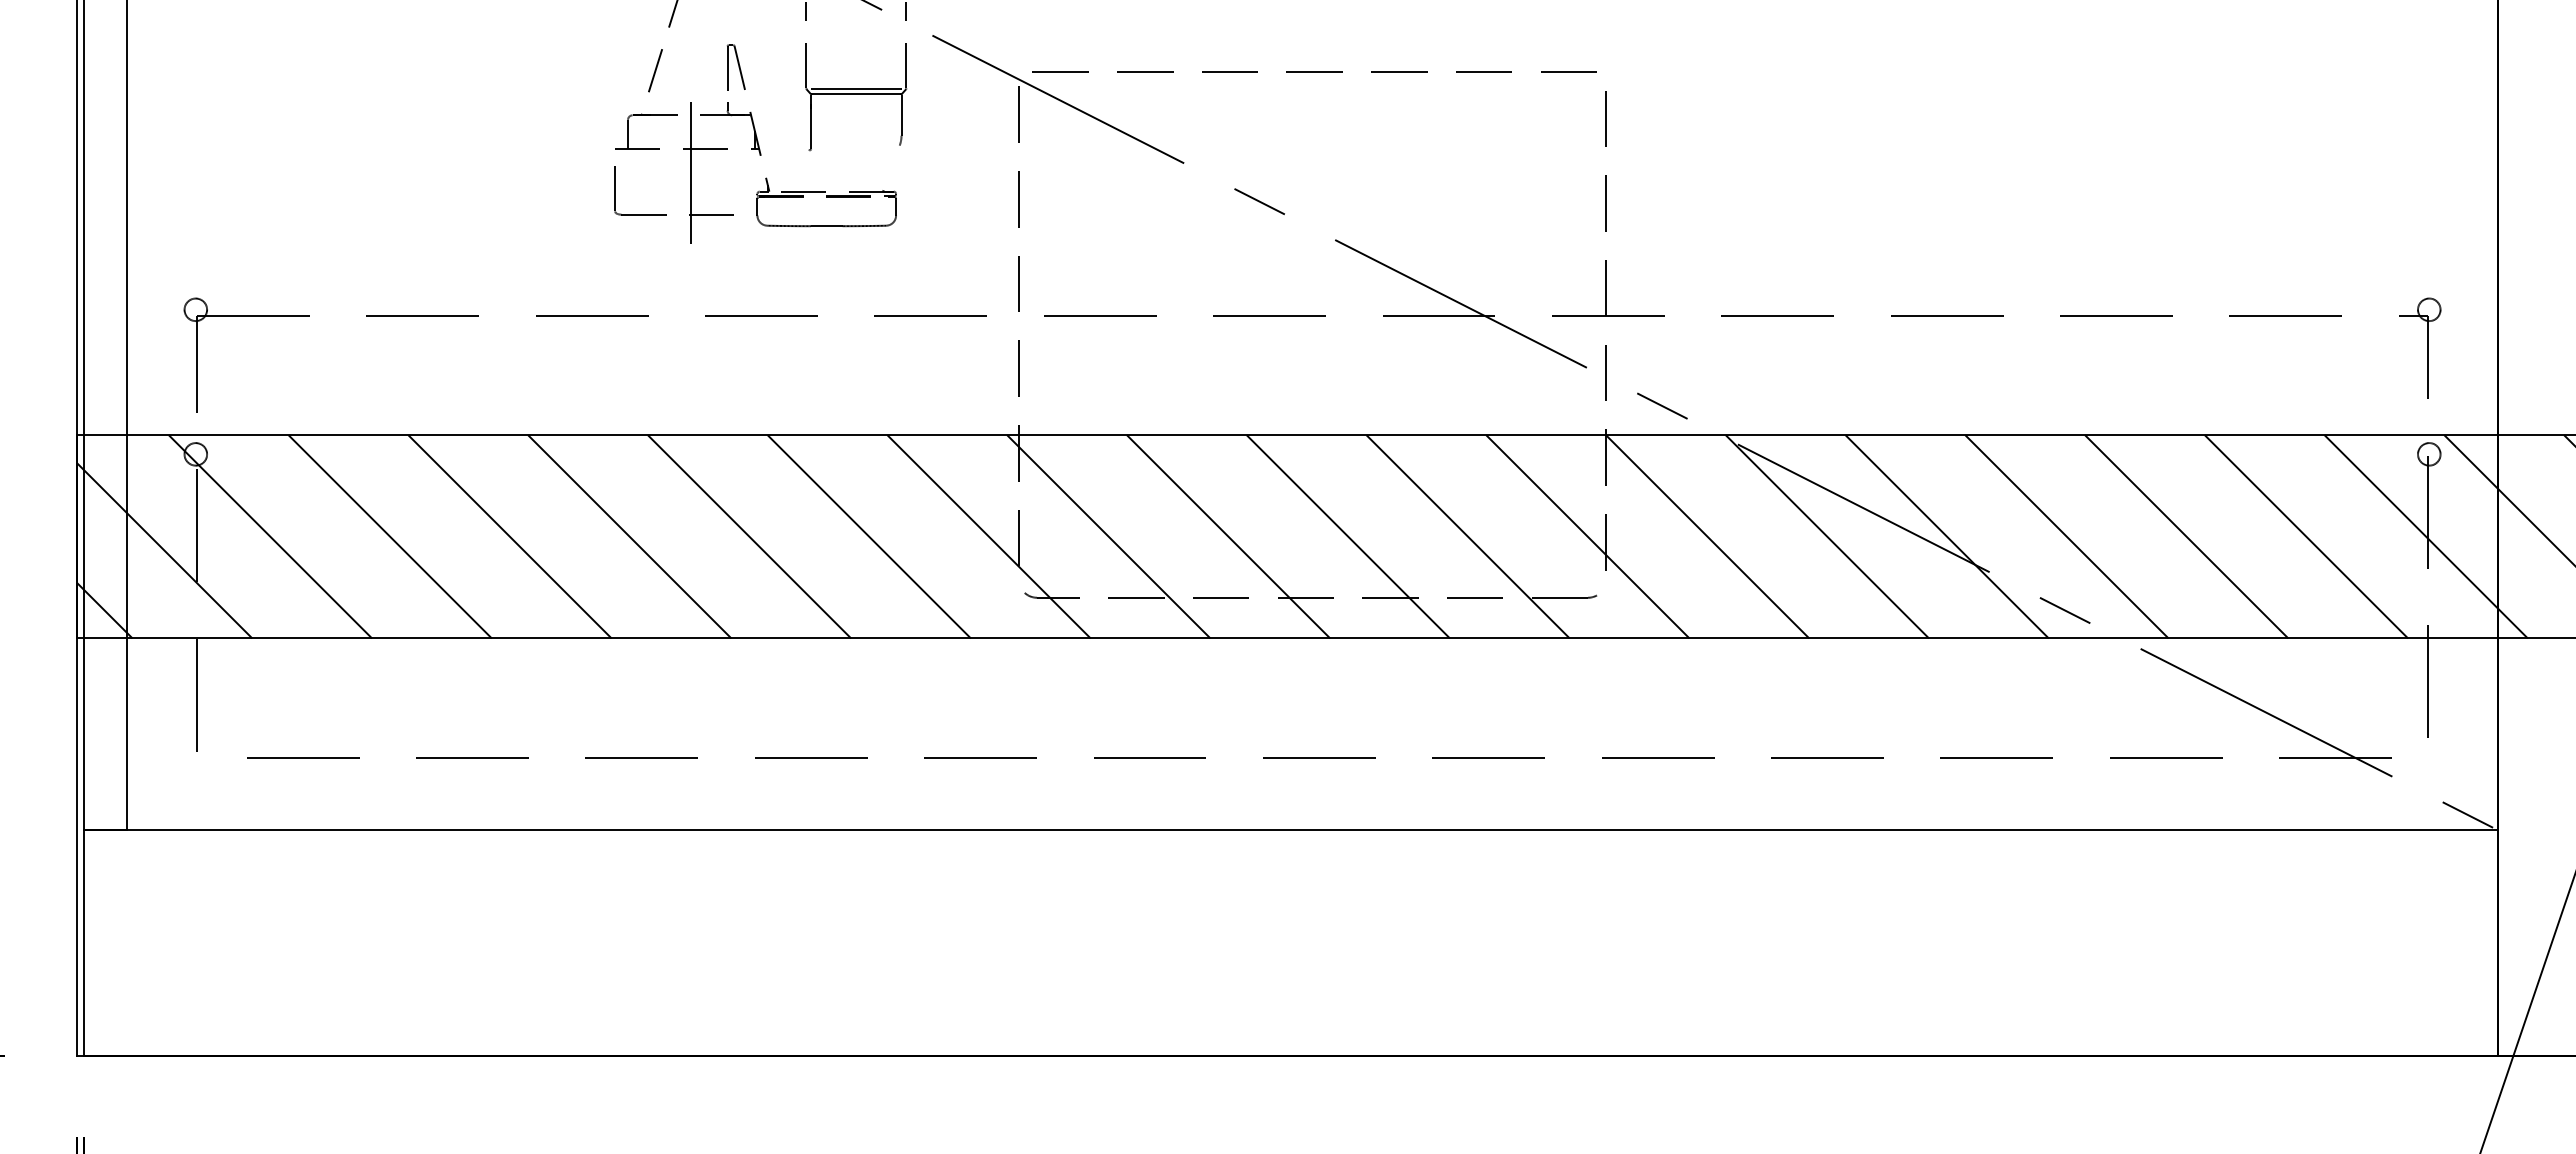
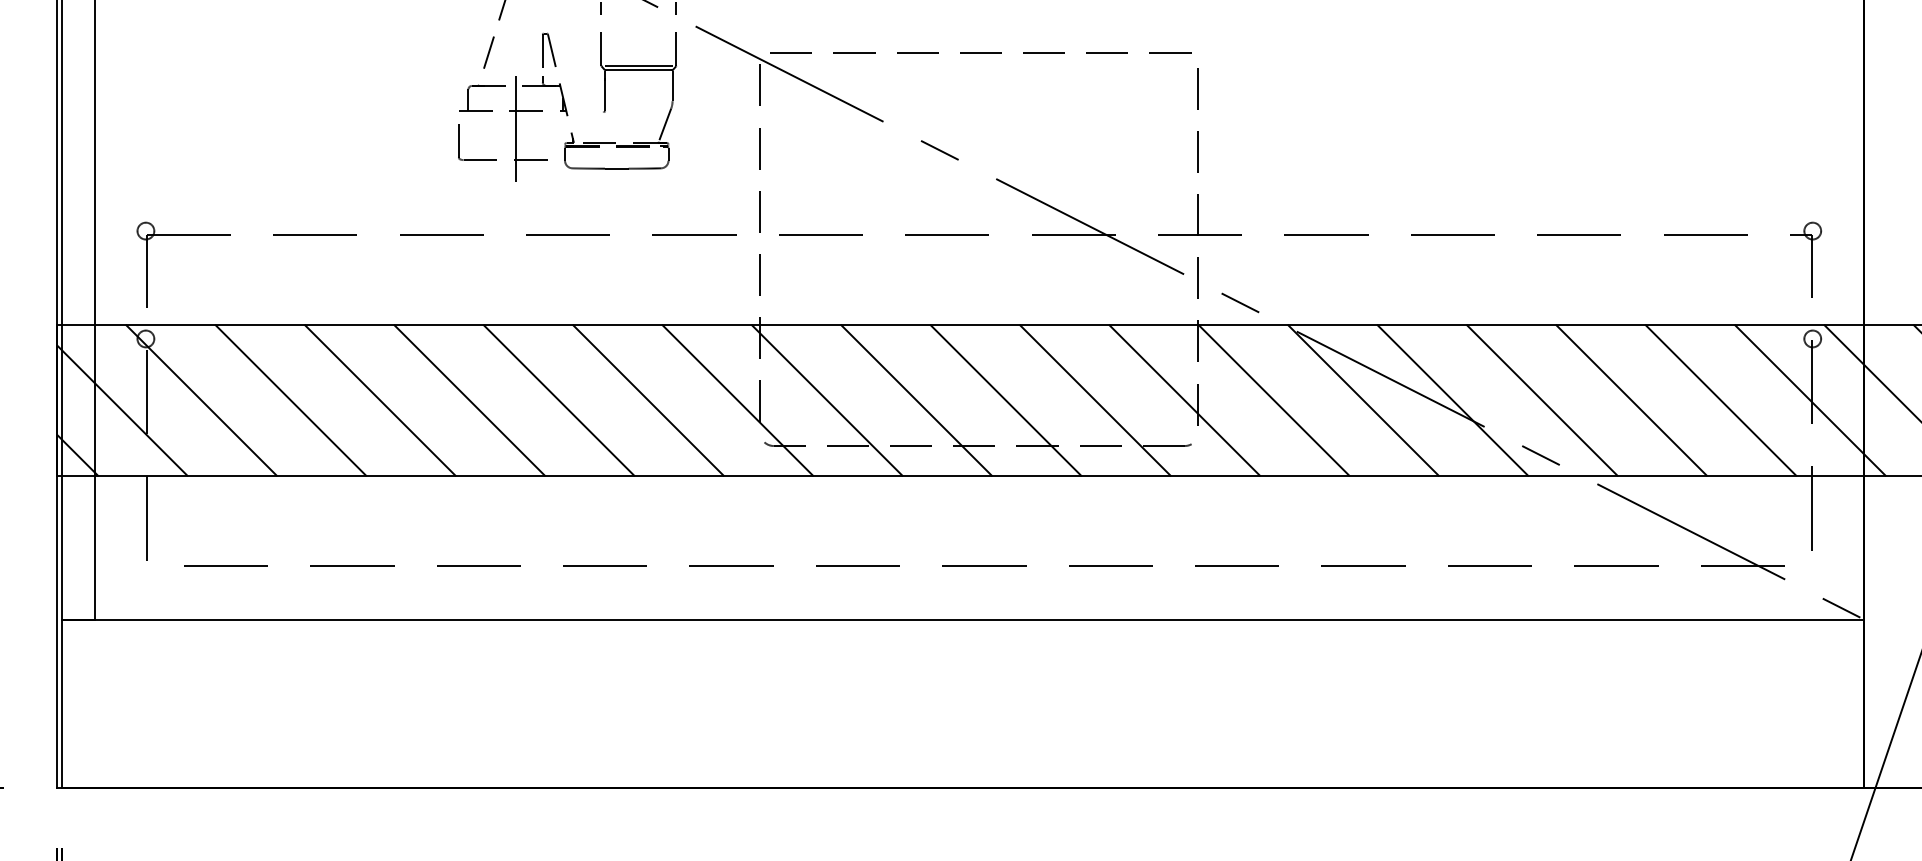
line: (891, 167) -> (665, 124), added

